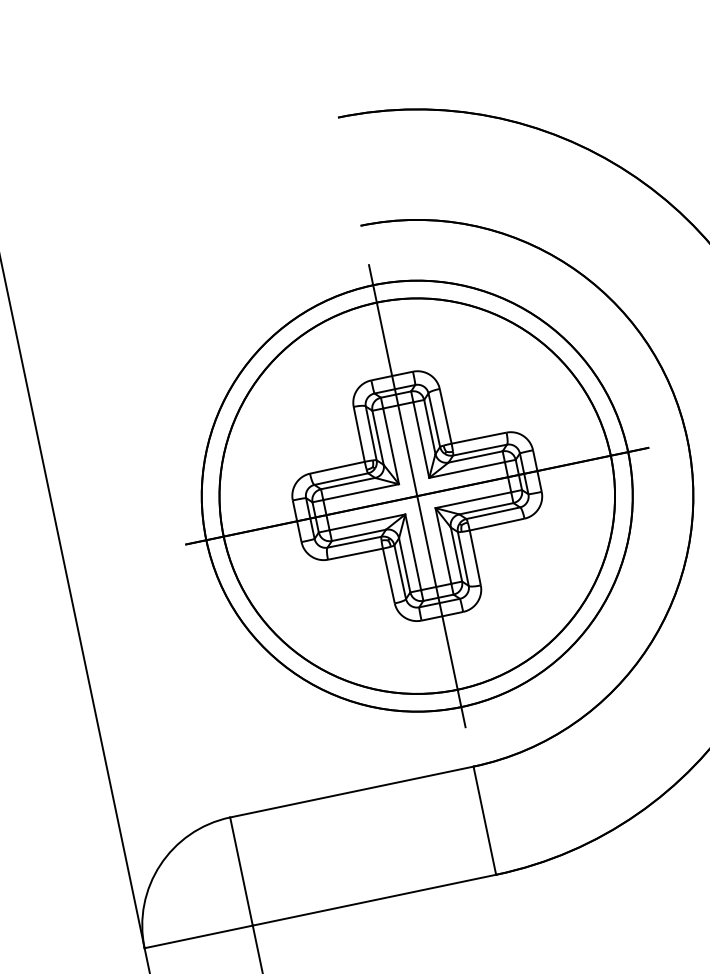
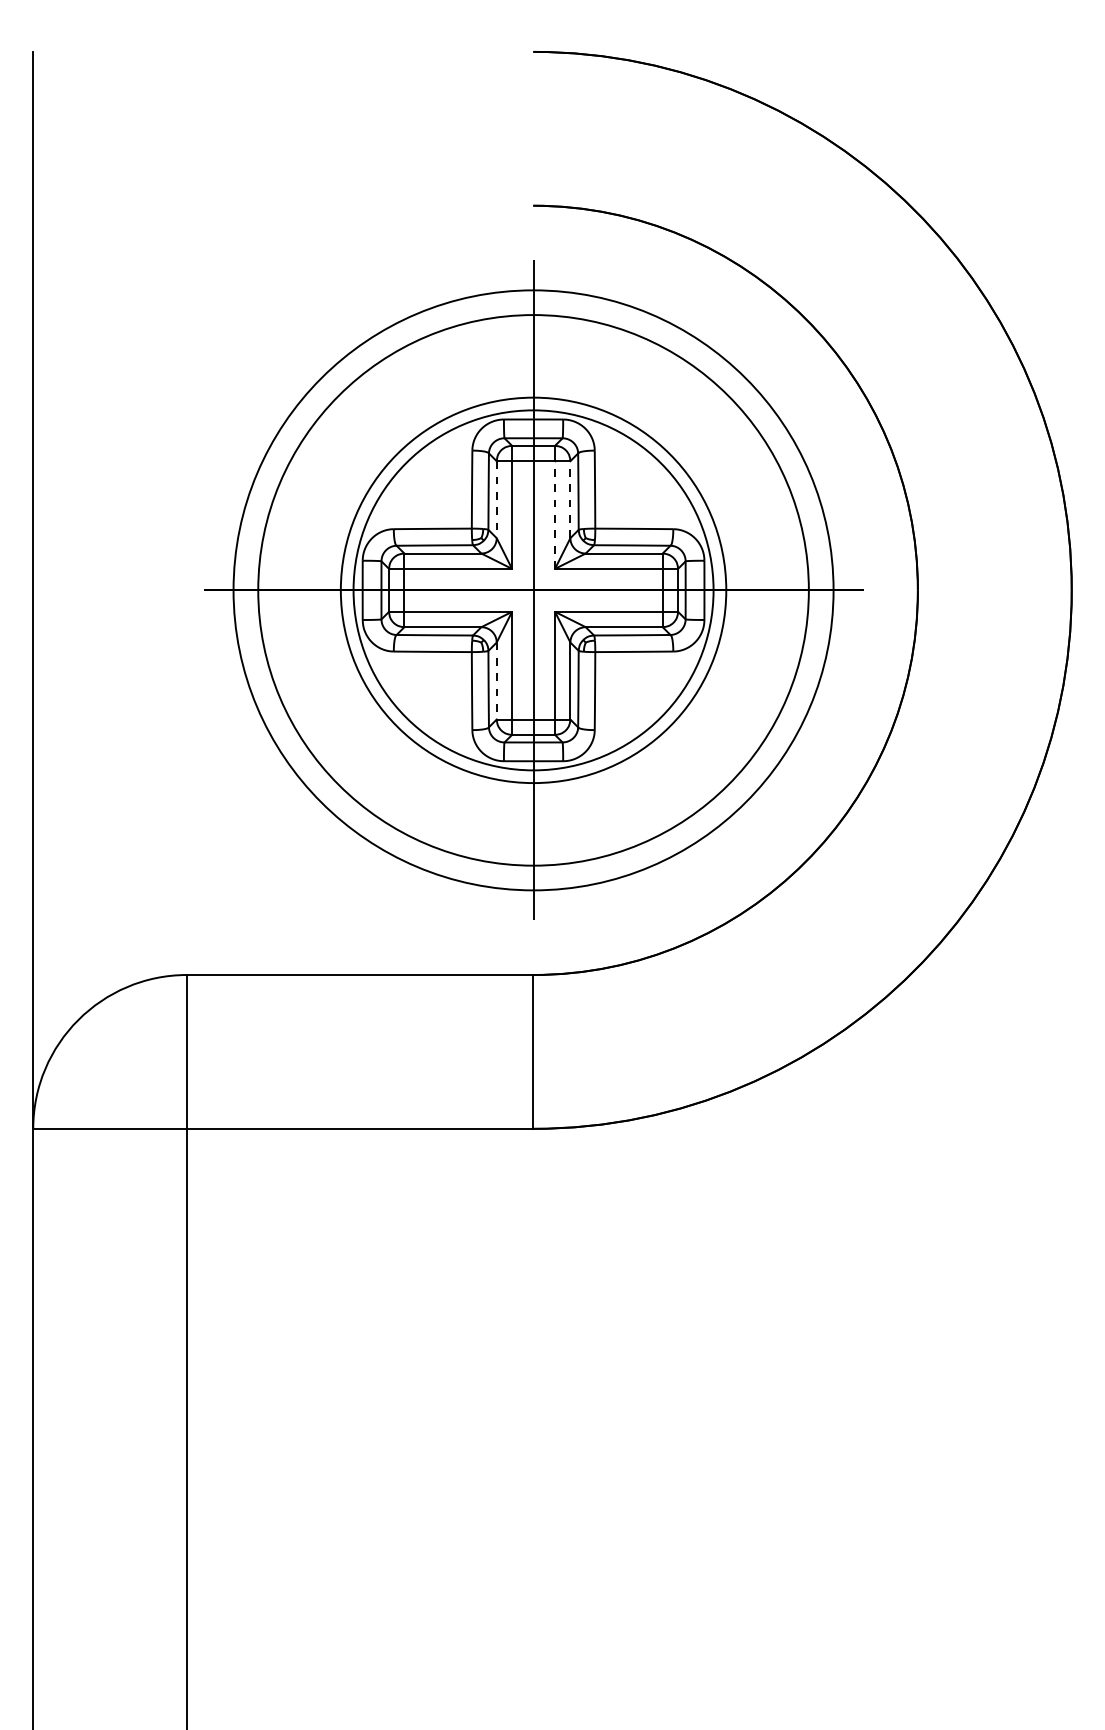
line: (429, 426) -> (570, 499), solid -> dashed
line: (378, 438) -> (496, 500), solid -> dashed
line: (421, 440) -> (555, 515), solid -> dashed
circle: (417, 496) -> (533, 590), size x0.6
circle: (417, 496) -> (533, 590), size x0.7
line: (404, 565) -> (496, 681), solid -> dashed

